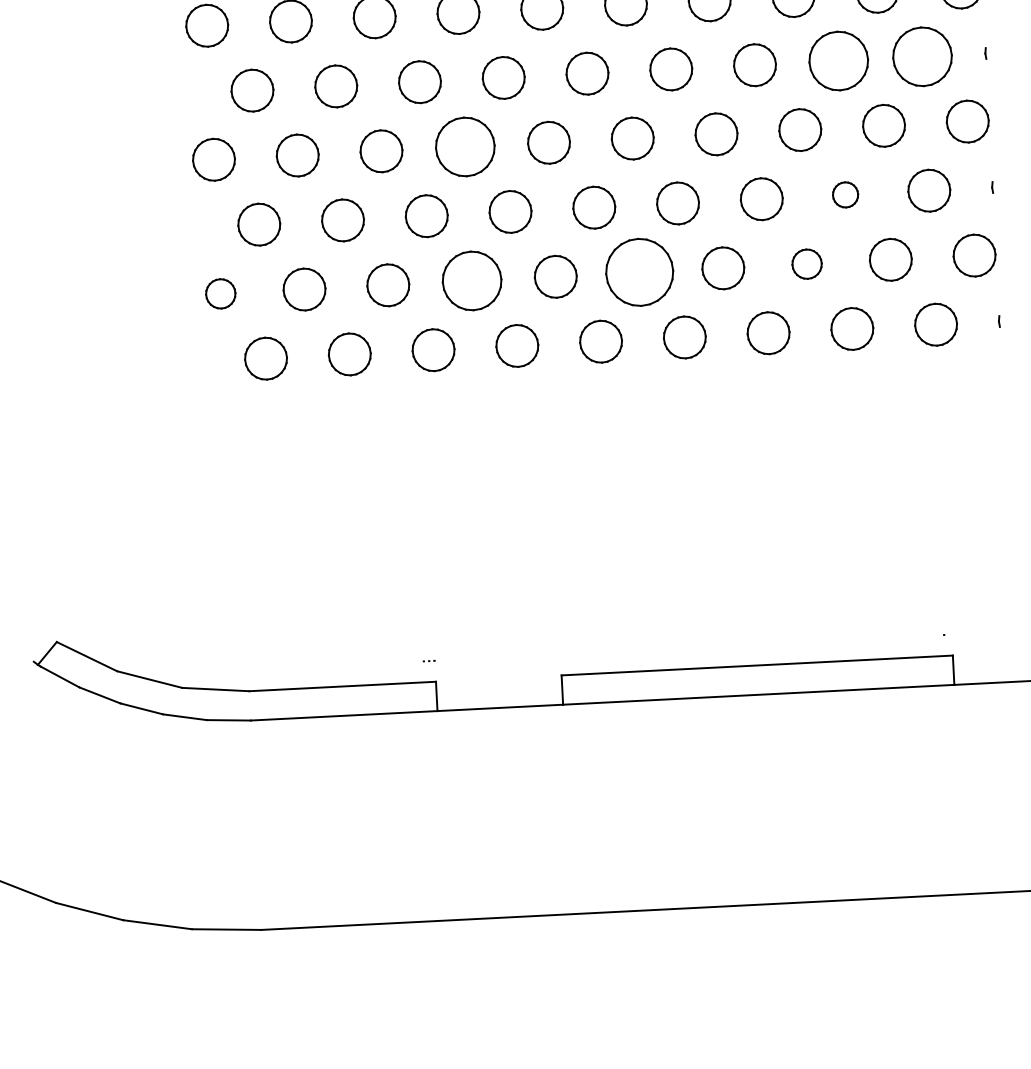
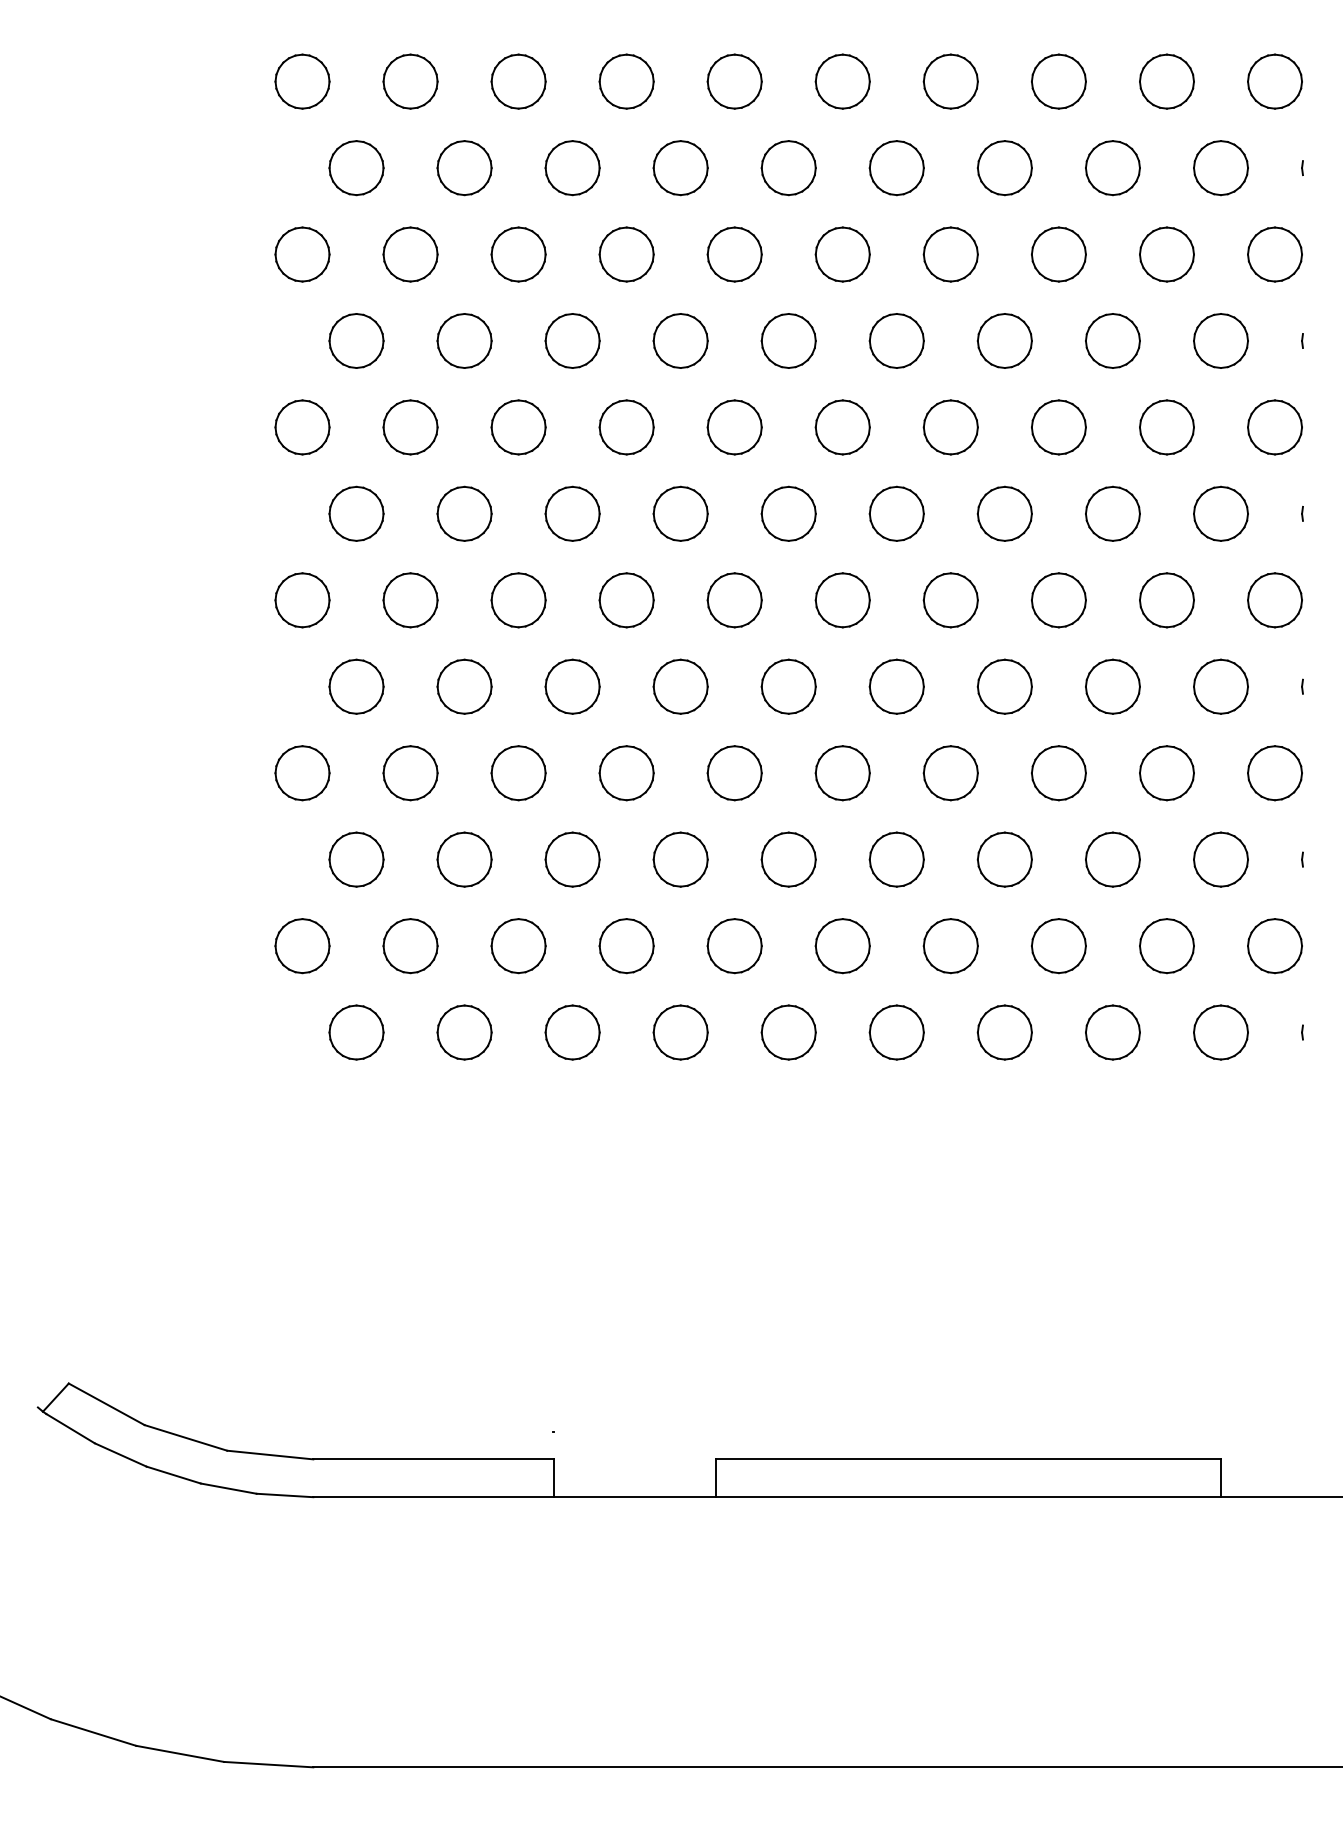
part: (922, 56) -> (1220, 686), size x0.71
part: (838, 60) -> (1112, 686), size x0.71
part: (465, 147) -> (626, 773), size x0.71
part: (845, 194) -> (1112, 859), size x1.67
part: (806, 264) -> (1058, 946), size x1.43
part: (639, 272) -> (842, 946), size x0.62
part: (471, 281) -> (626, 946), size x0.71
part: (220, 294) -> (302, 946), size x1.43

